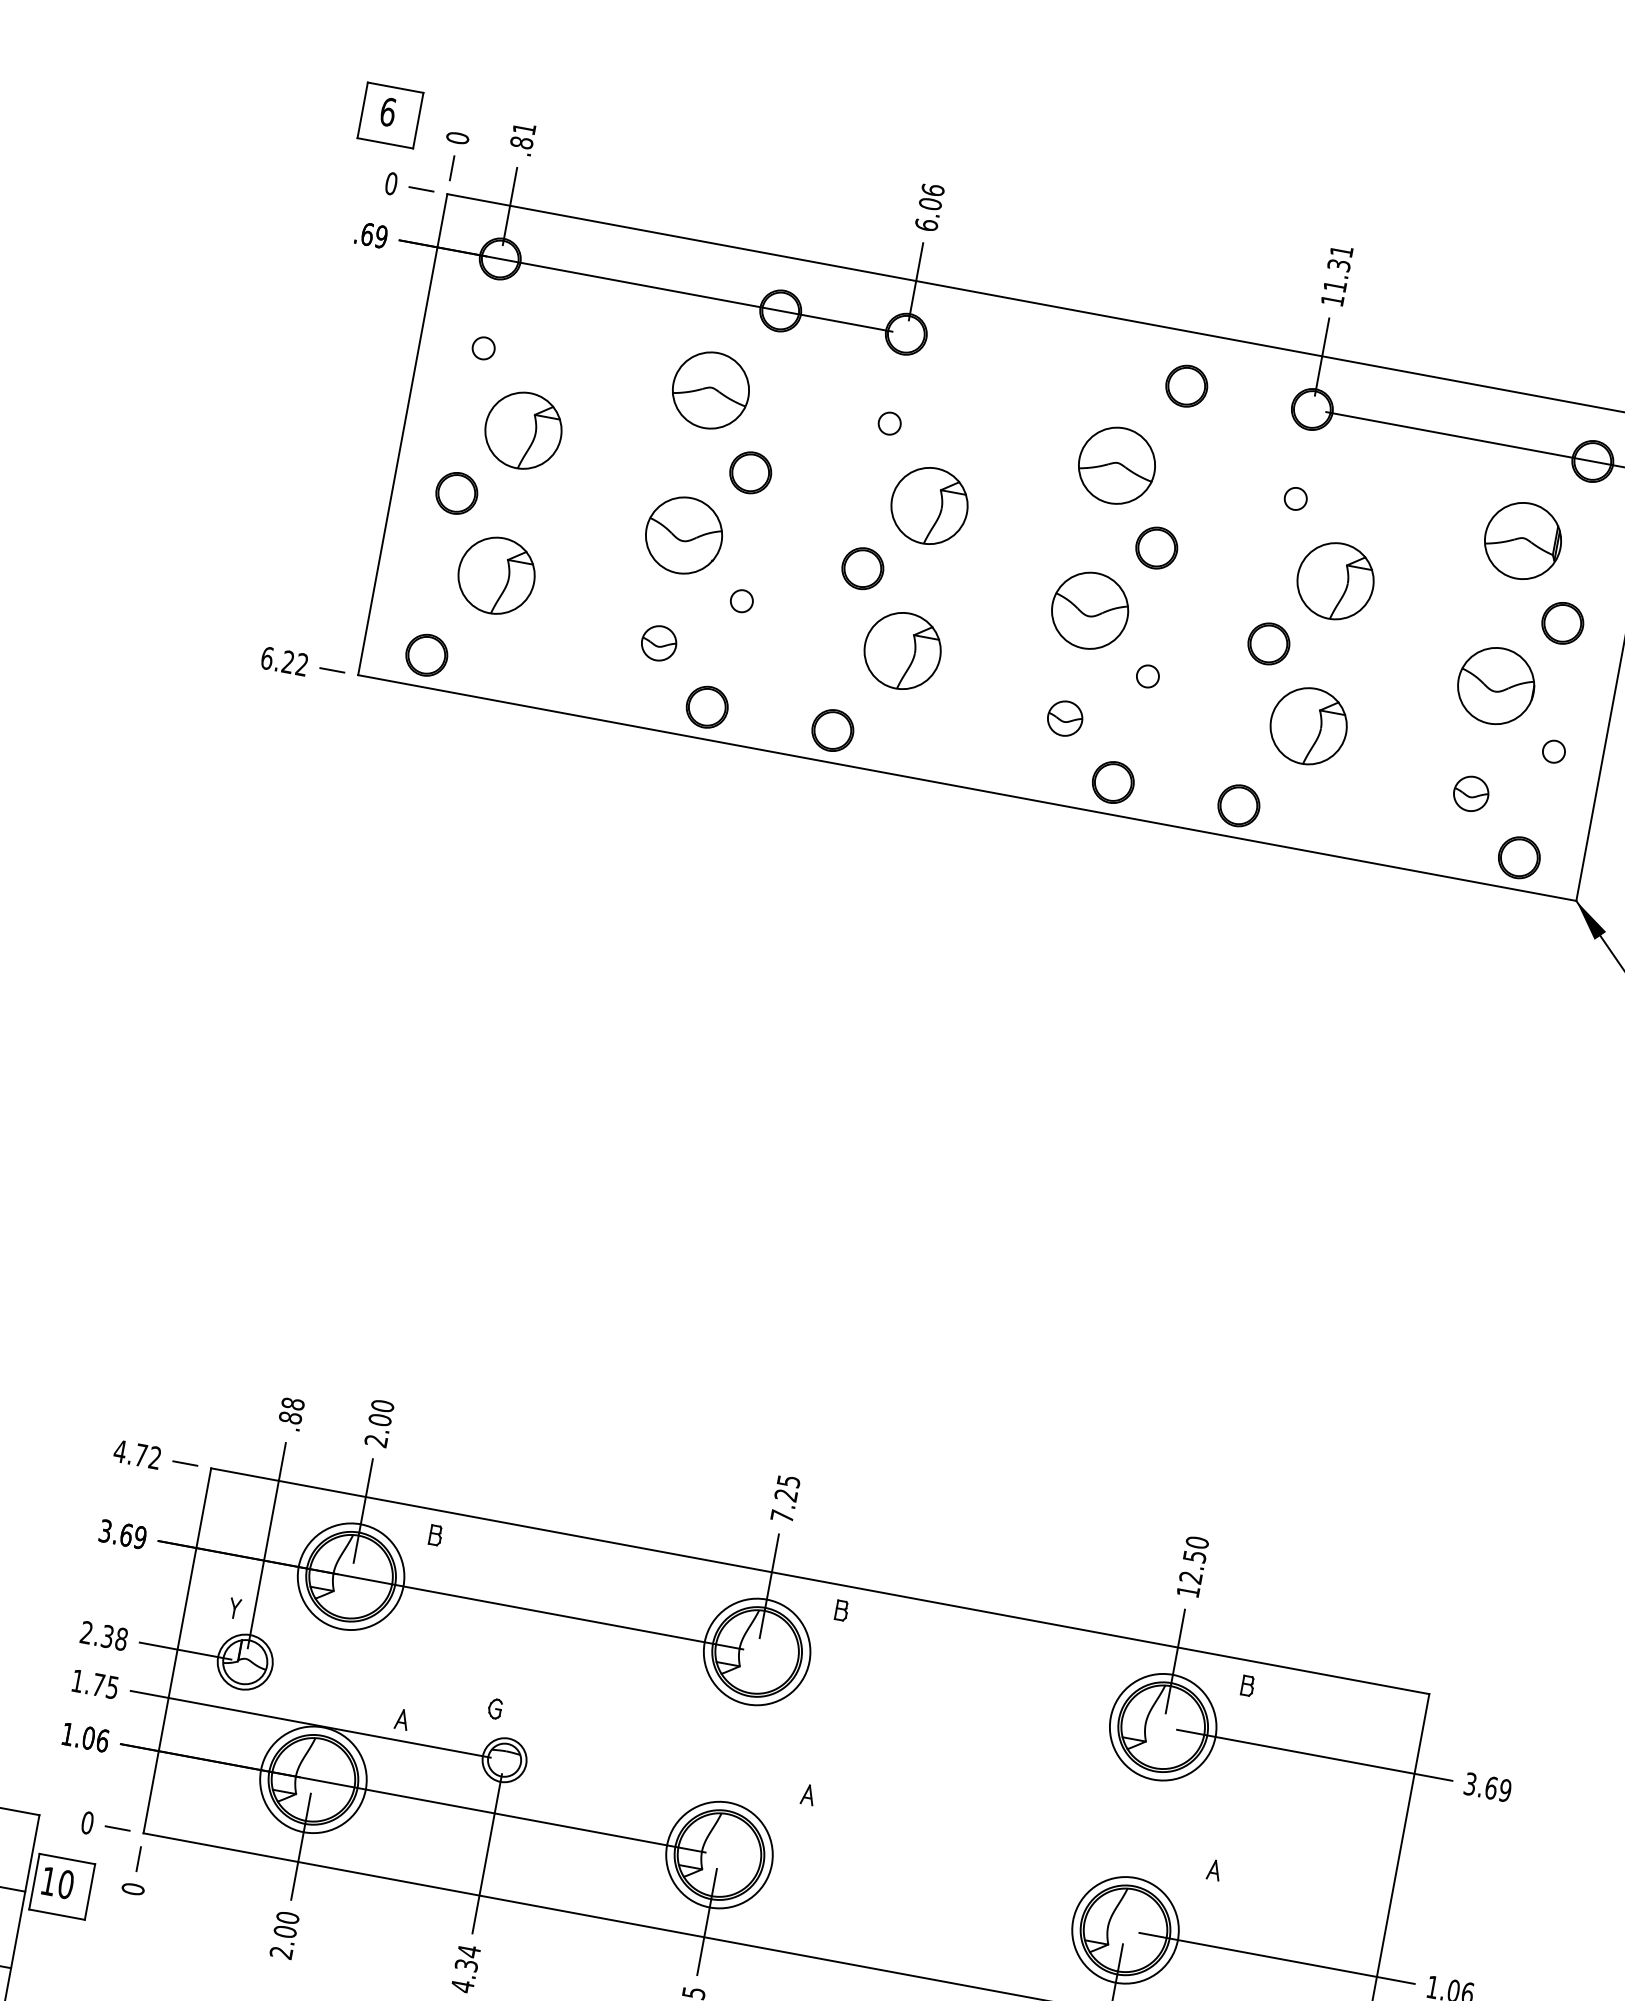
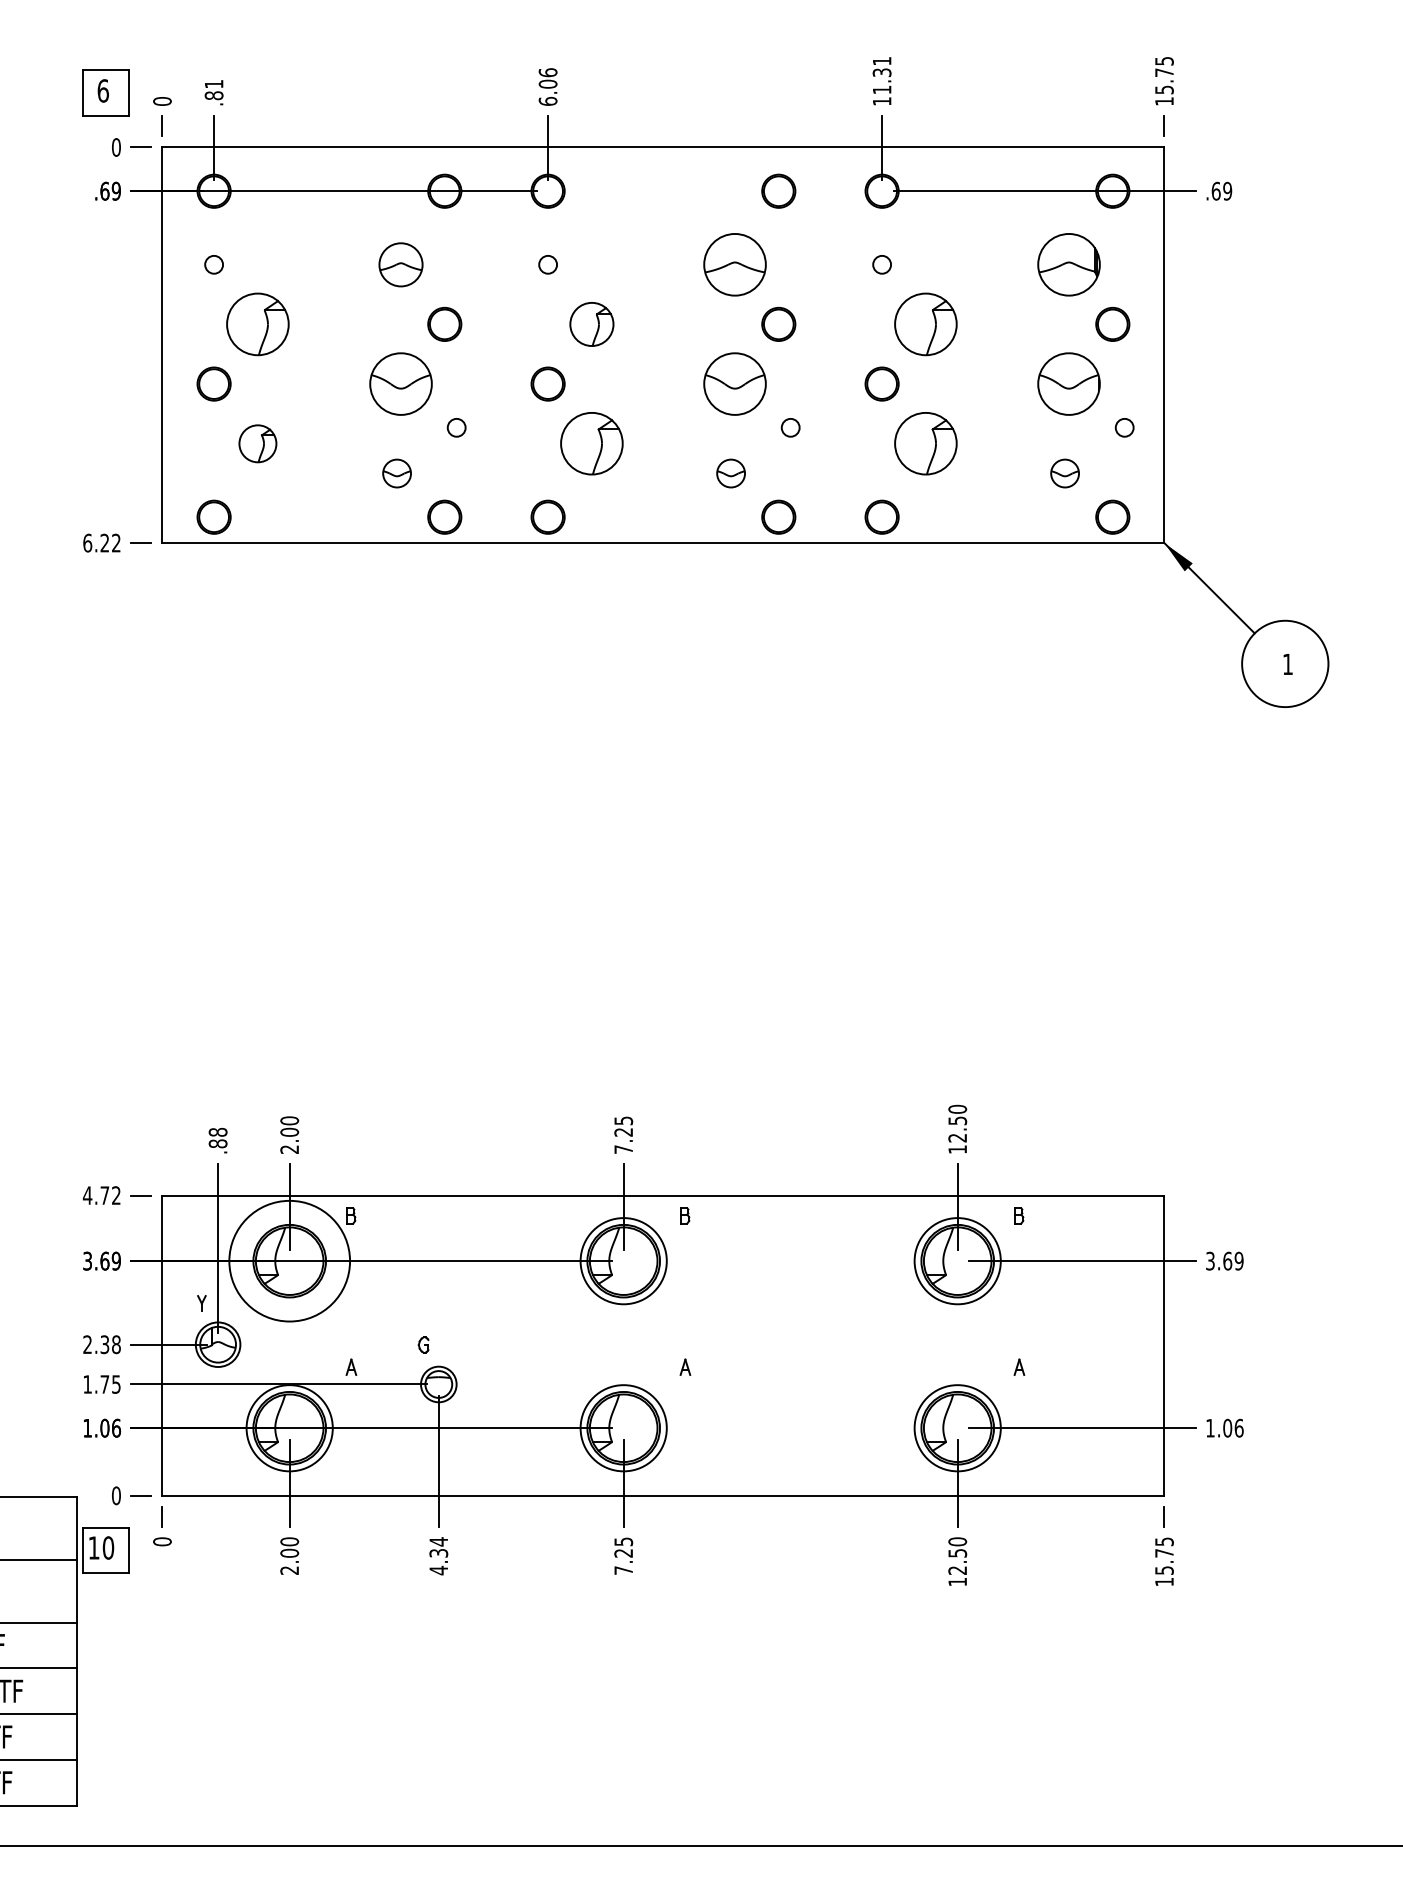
part: (710, 390) -> (400, 264), size x0.7
part: (929, 506) -> (591, 324), size x0.7
part: (496, 575) -> (257, 443), size x0.6
circle: (350, 1577) -> (289, 1261), size x1.4

